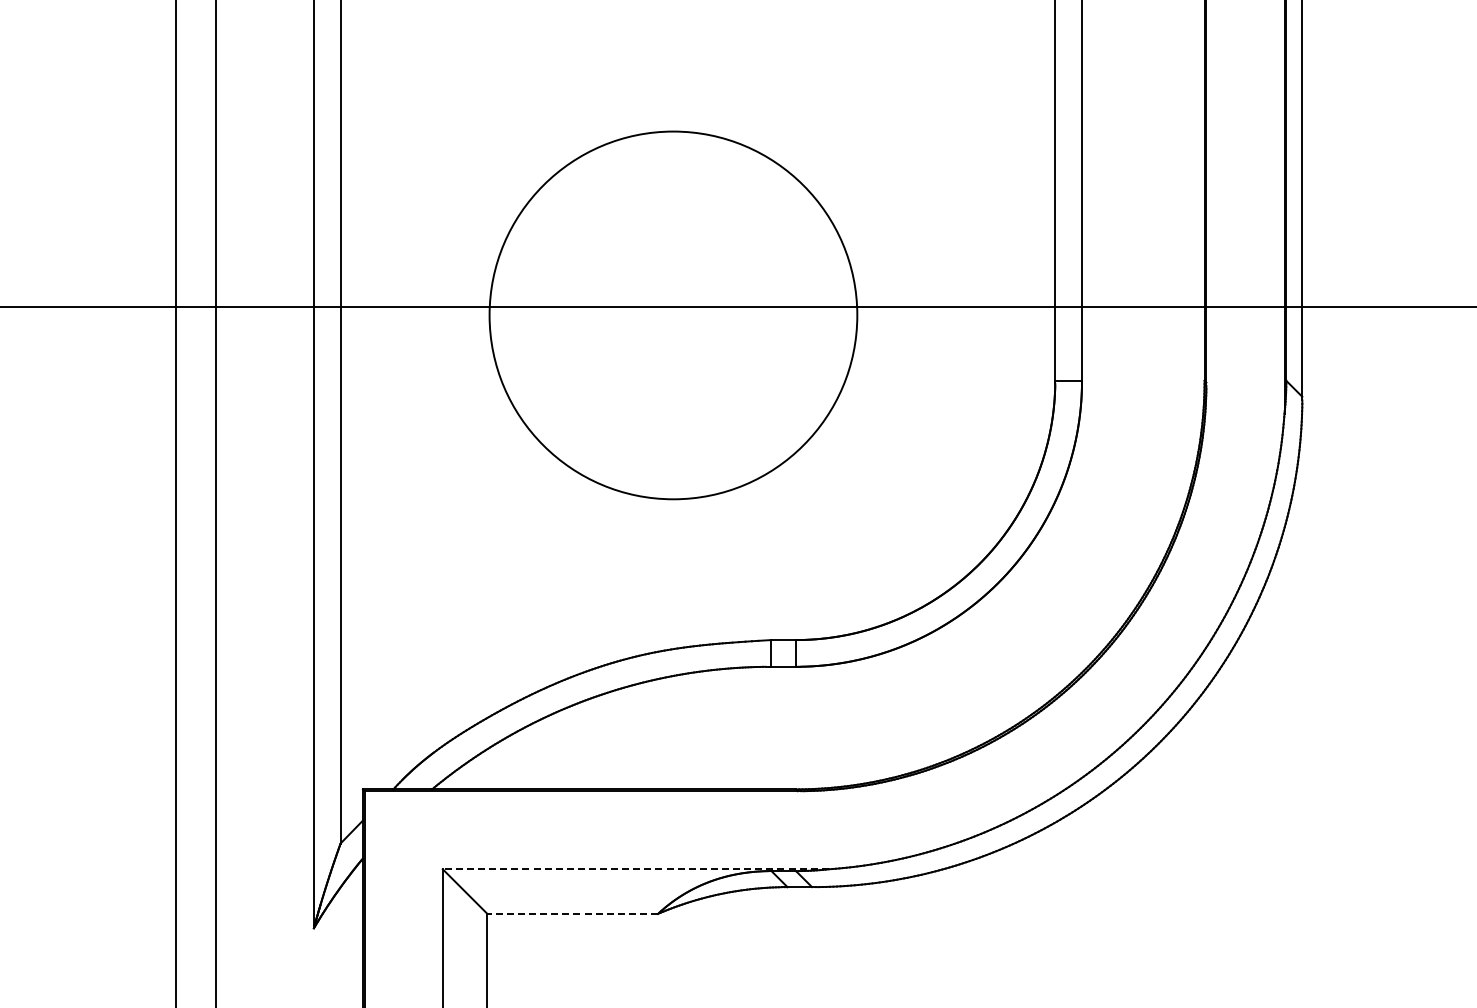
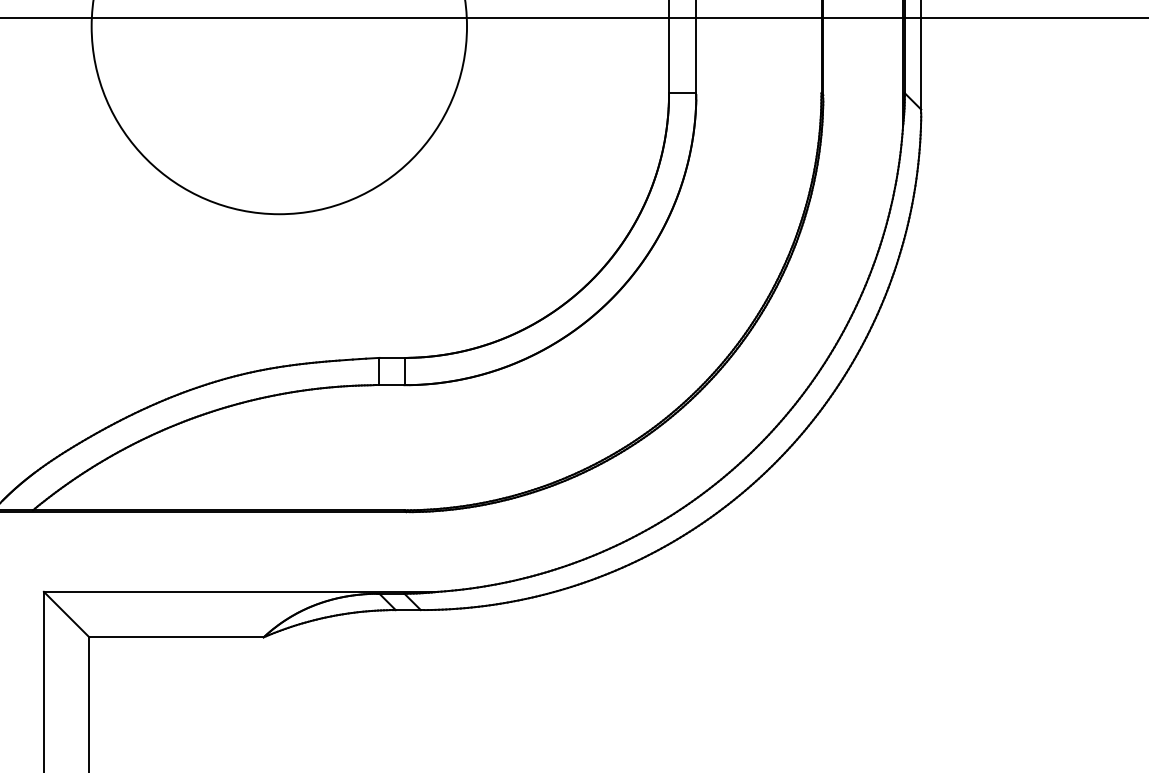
line: (635, 869) -> (240, 592), dashed -> solid
line: (572, 913) -> (176, 637), dashed -> solid

